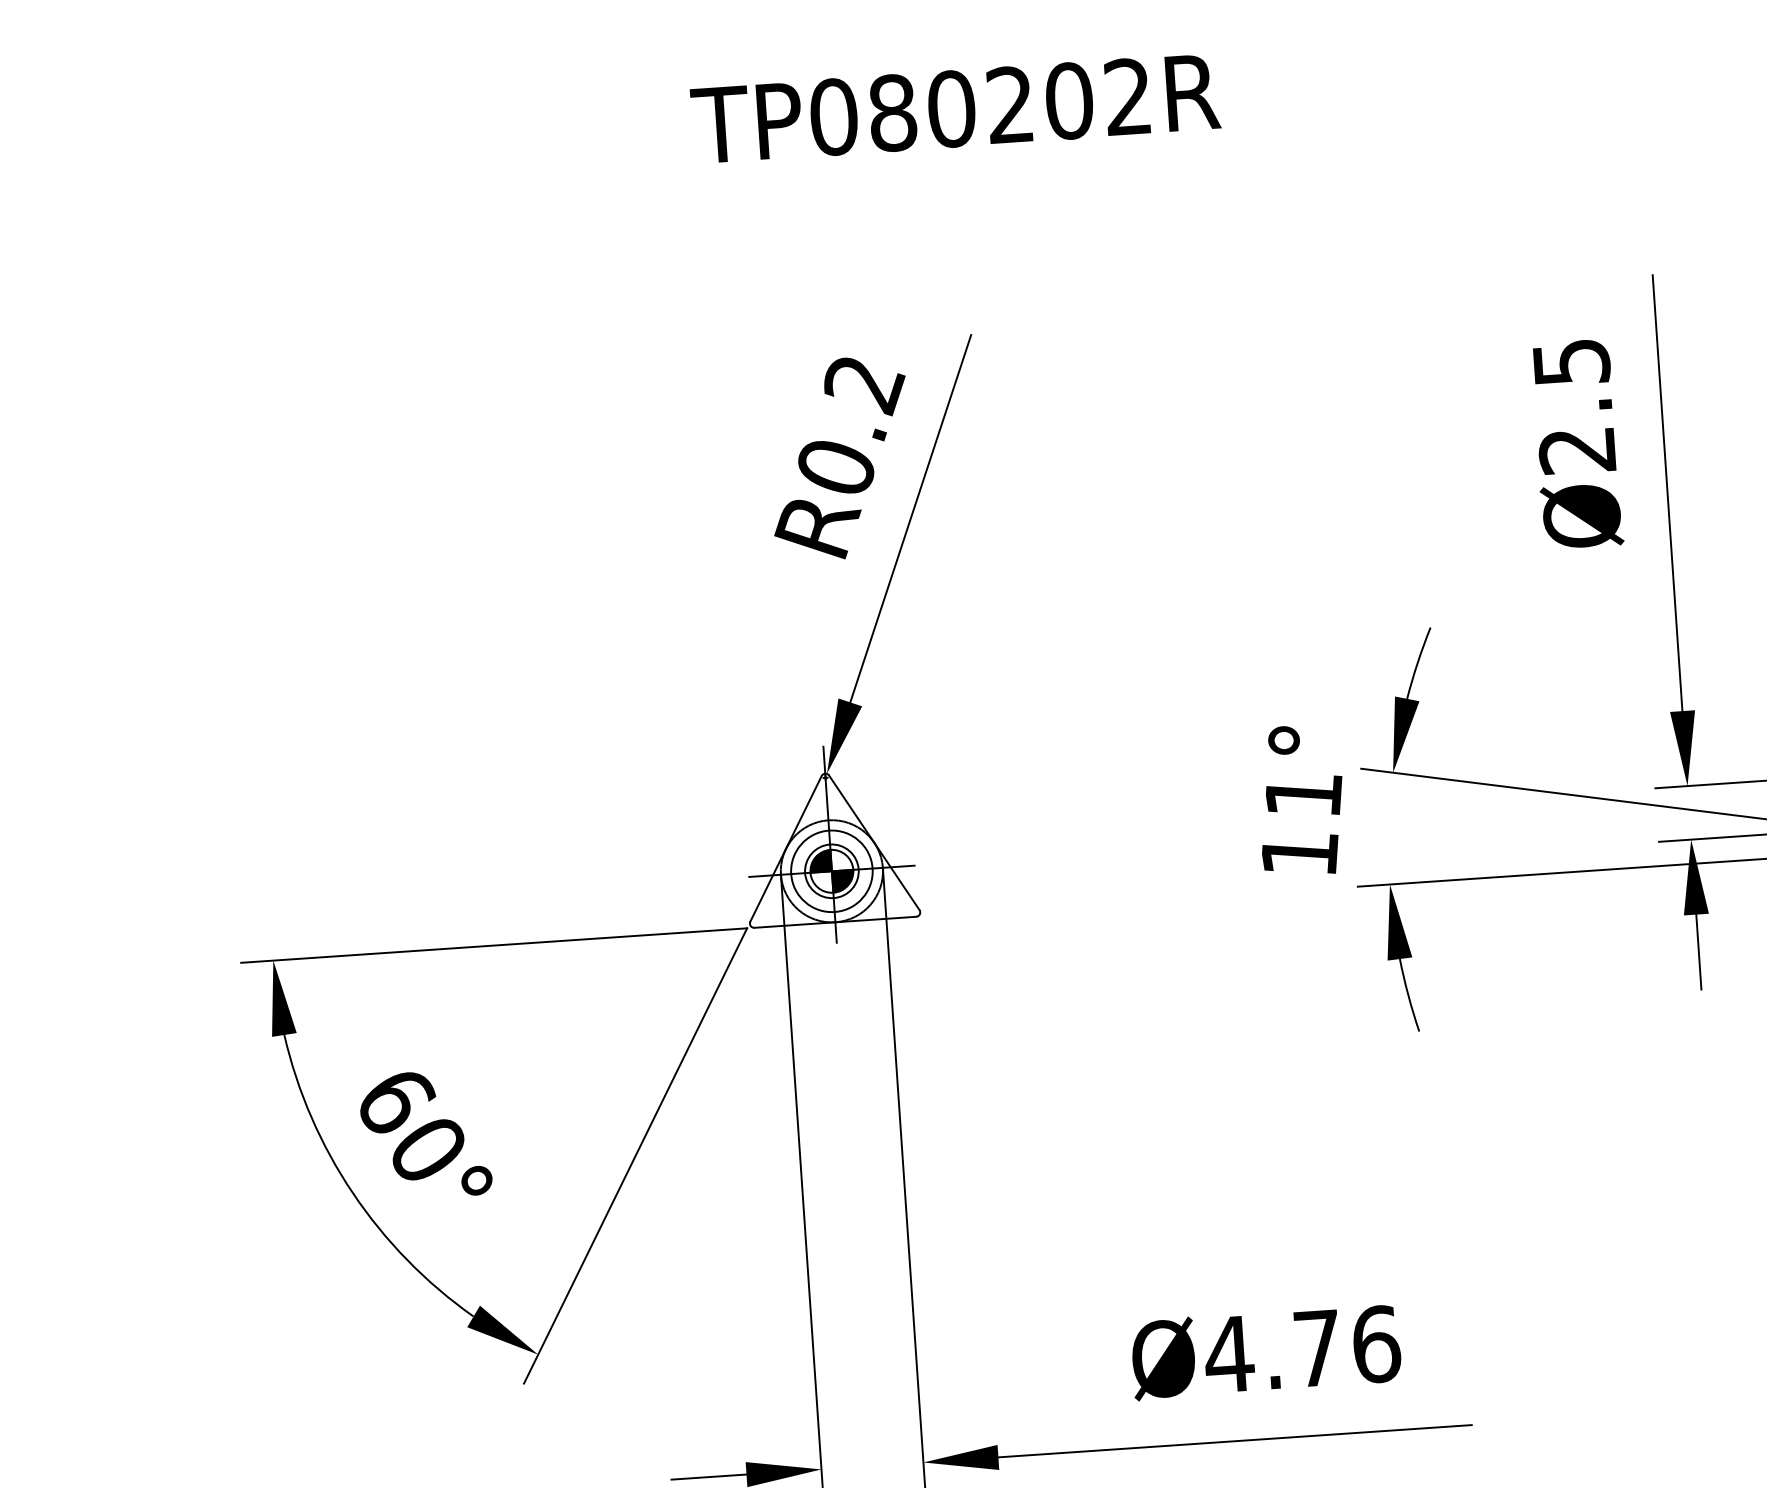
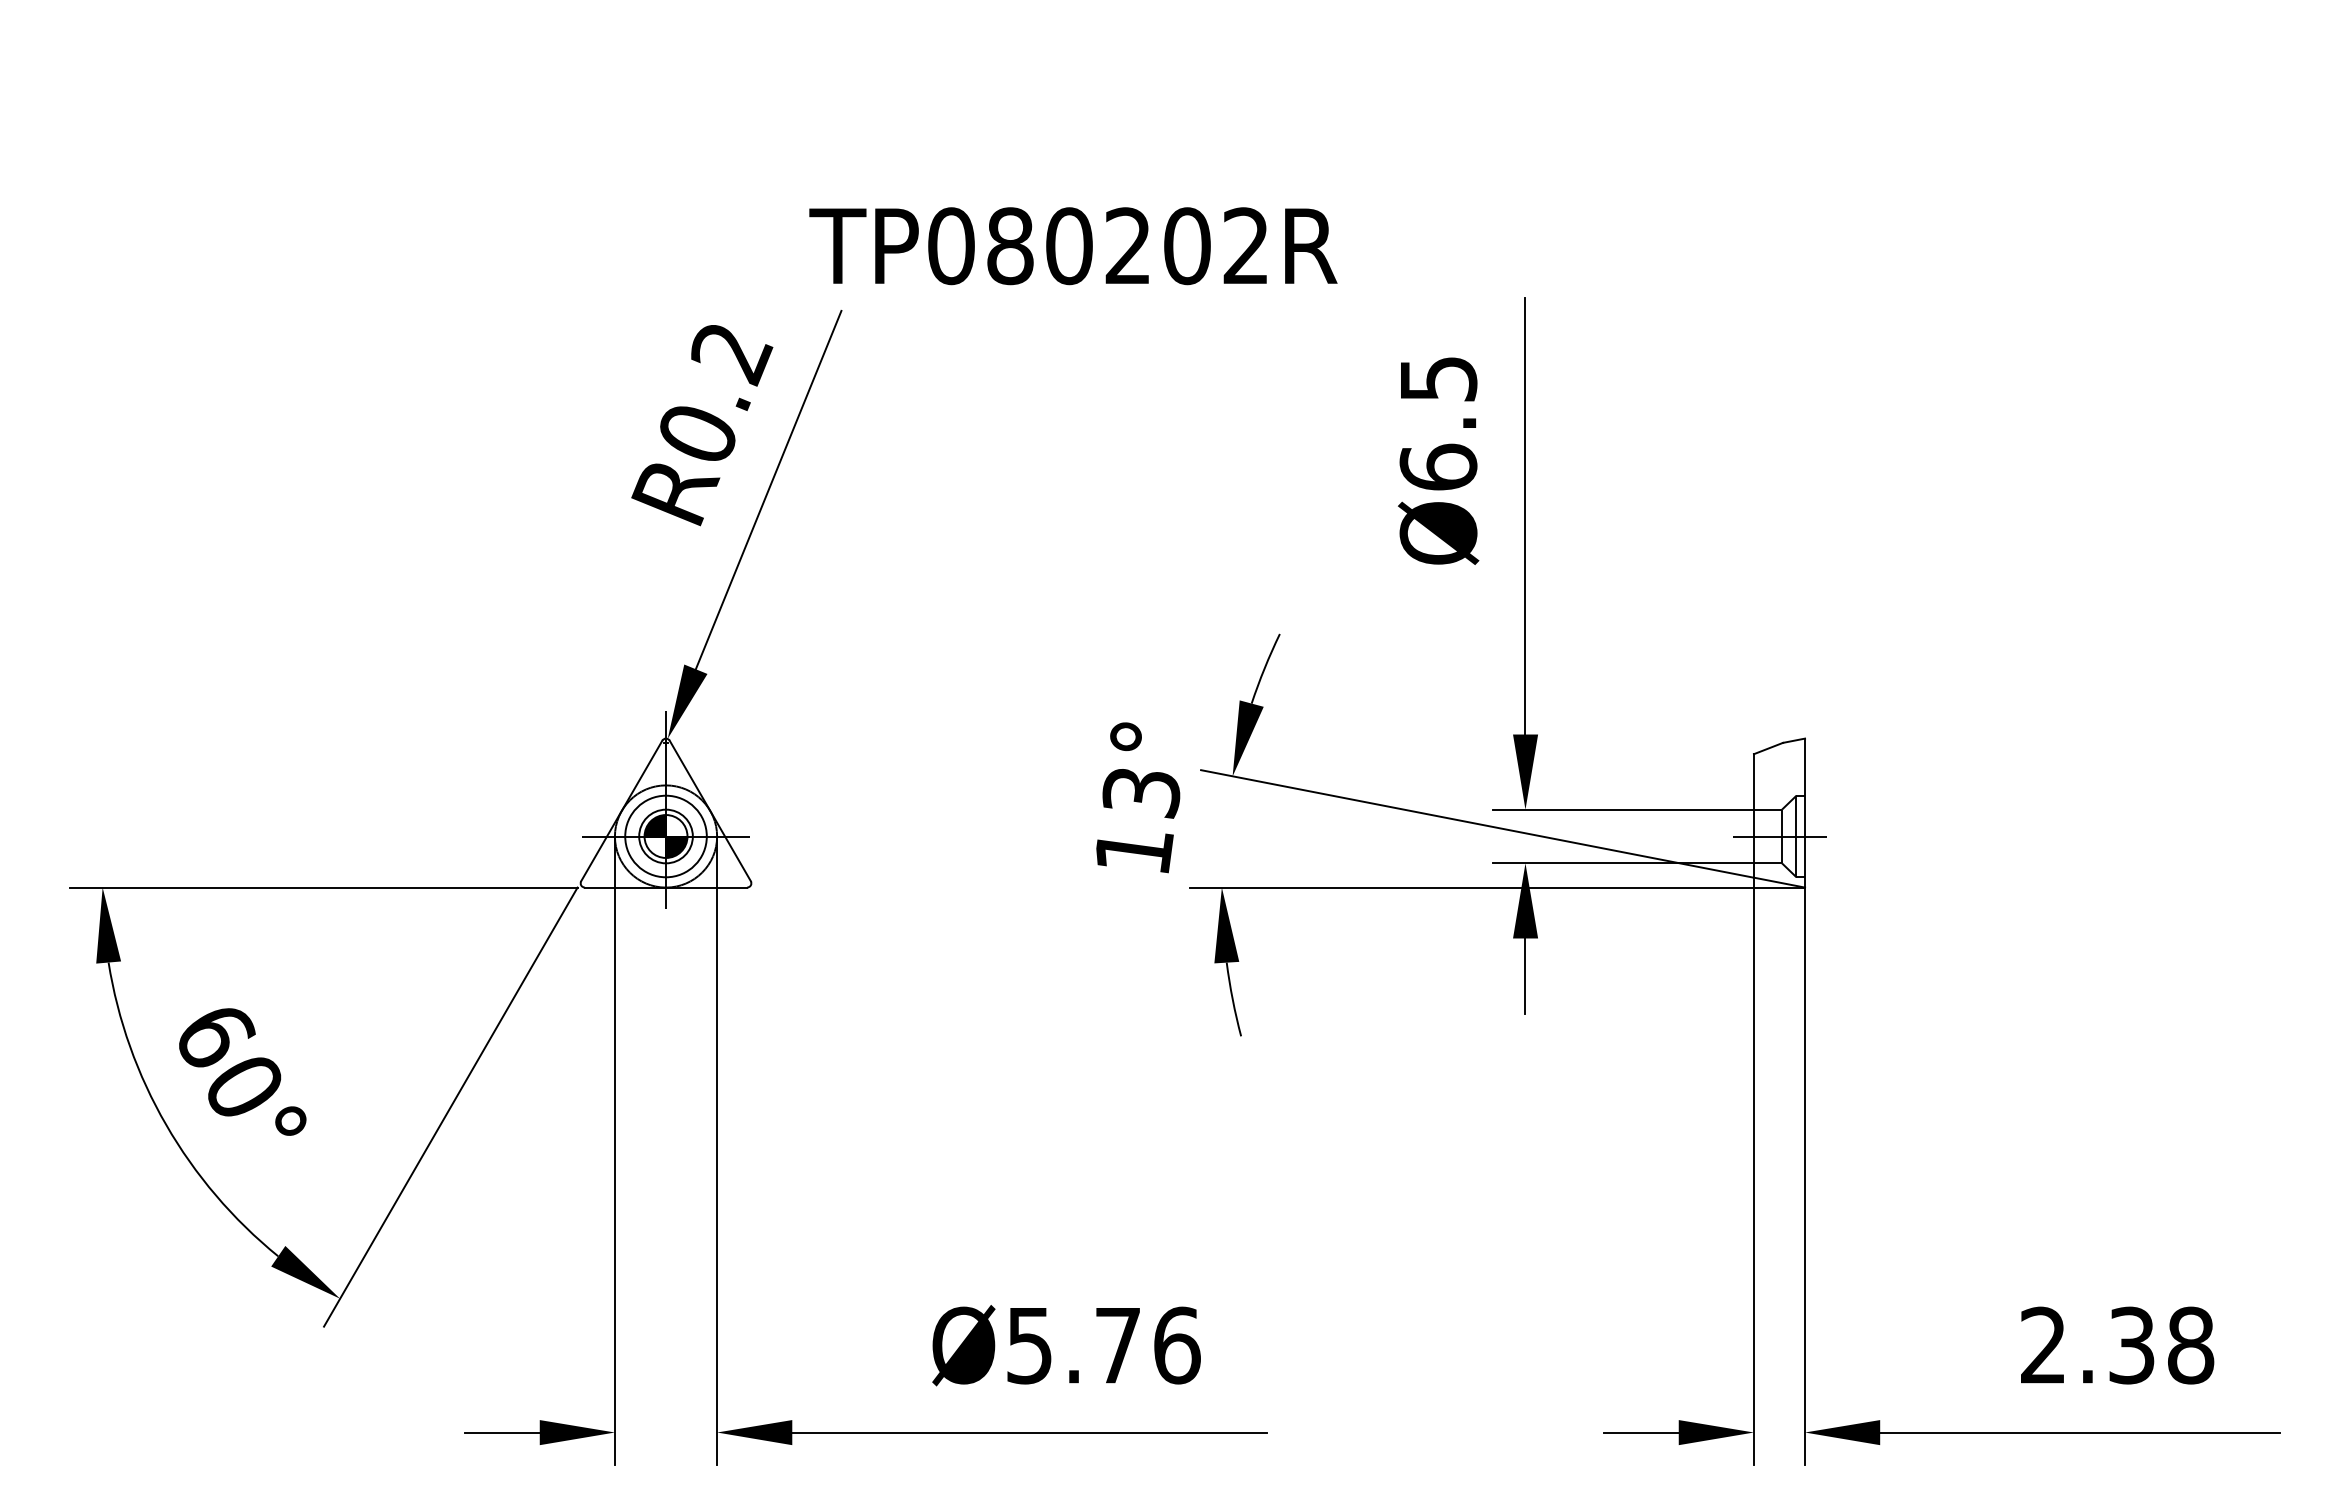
text: (955, 109) -> (1073, 246), moved
text: (1577, 449) -> (1438, 466), Ø2.5 -> Ø6.5
text: (1303, 796) -> (1141, 793), 11° -> 13°
text: (1229, 1355) -> (1029, 1346), Ø4.76 -> Ø5.76

